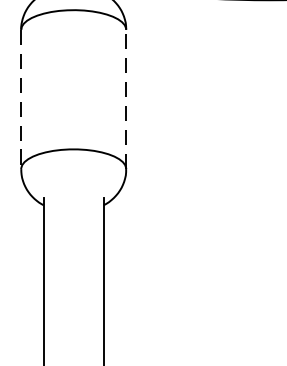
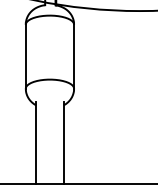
line: (20, 99) -> (25, 56), dashed -> solid
line: (127, 99) -> (74, 56), dashed -> solid

